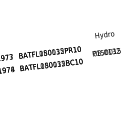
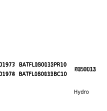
text: (104, 34) -> (81, 91), moved

